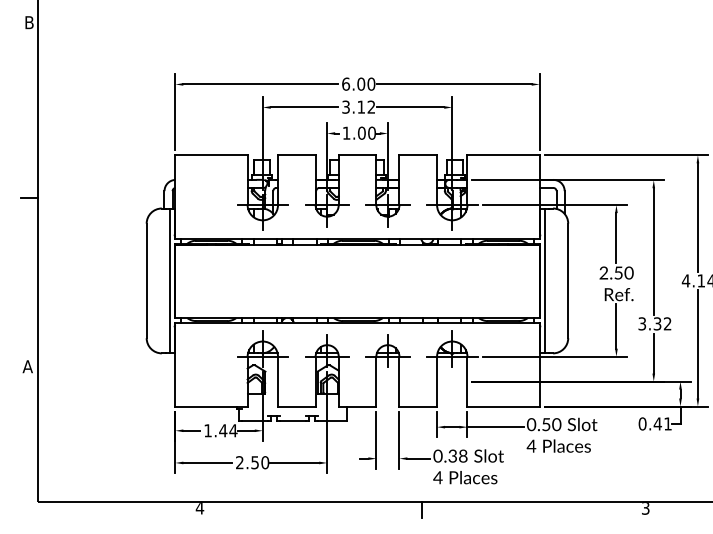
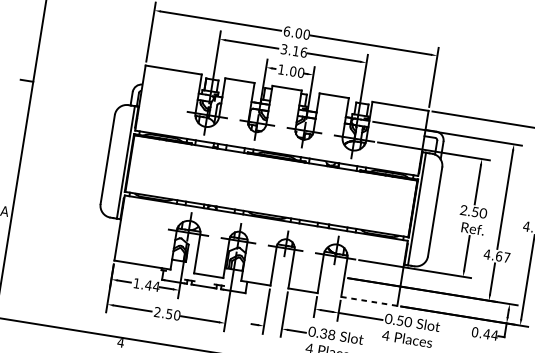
text: (371, 106) -> (304, 51), 3.12 -> 3.16
text: (654, 323) -> (496, 255), 3.32 -> 4.67
line: (503, 406) -> (369, 301), solid -> dashed
text: (667, 423) -> (494, 334), 0.41 -> 0.44

